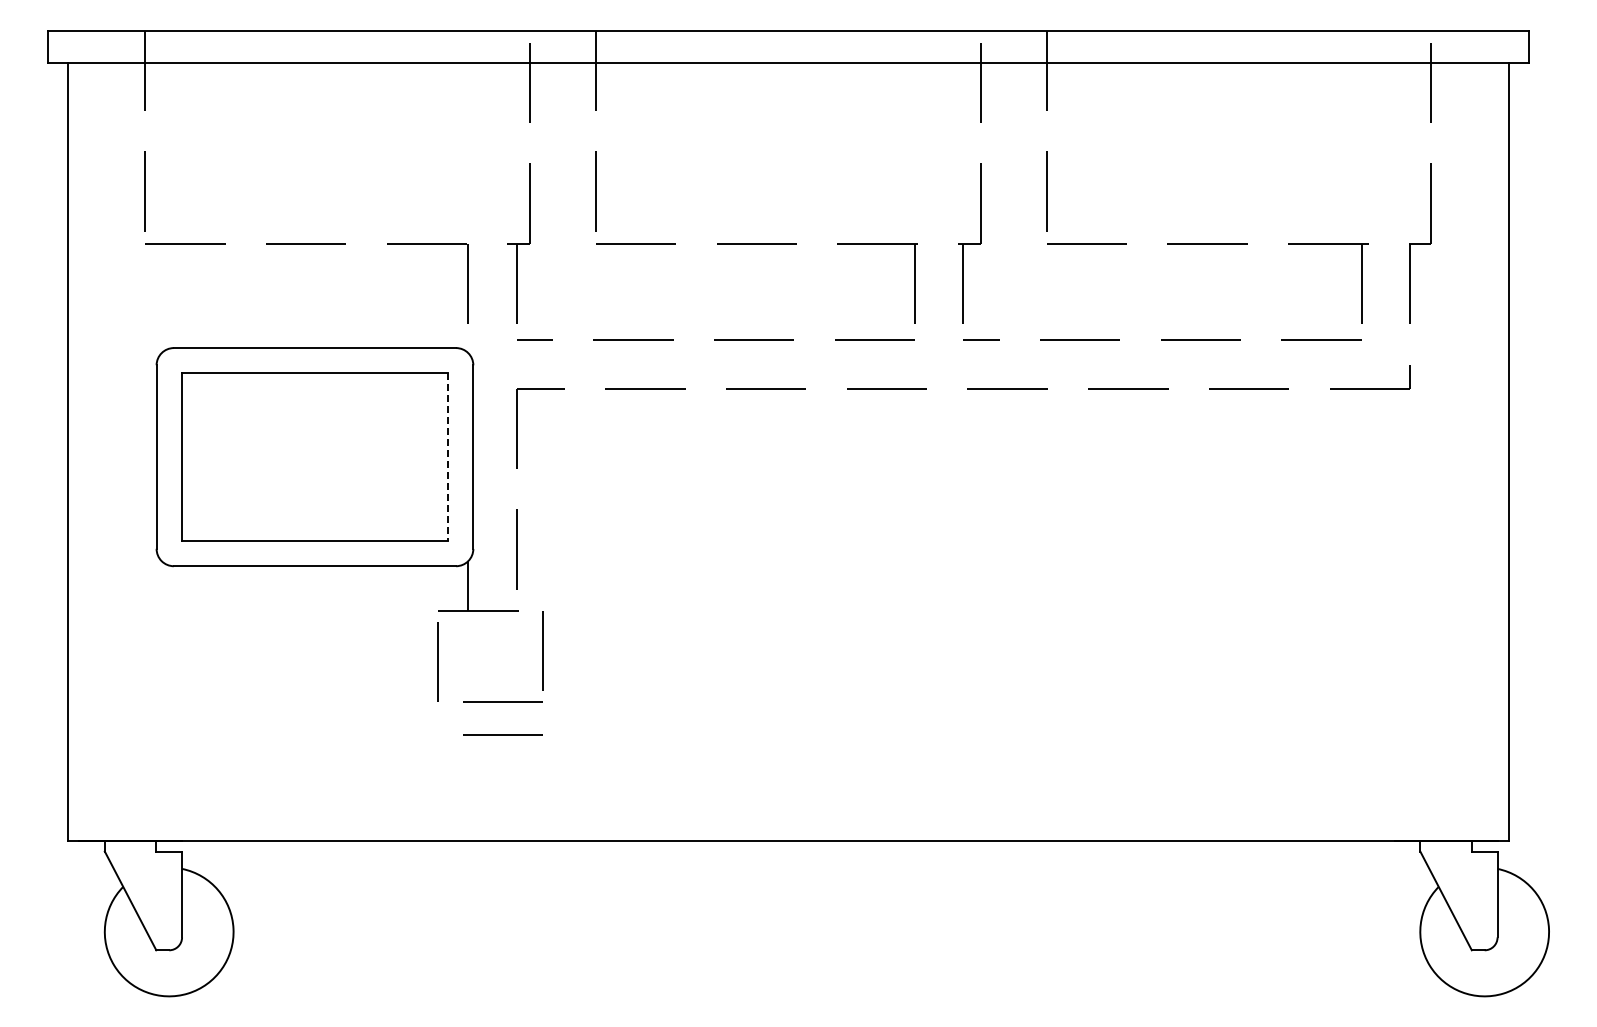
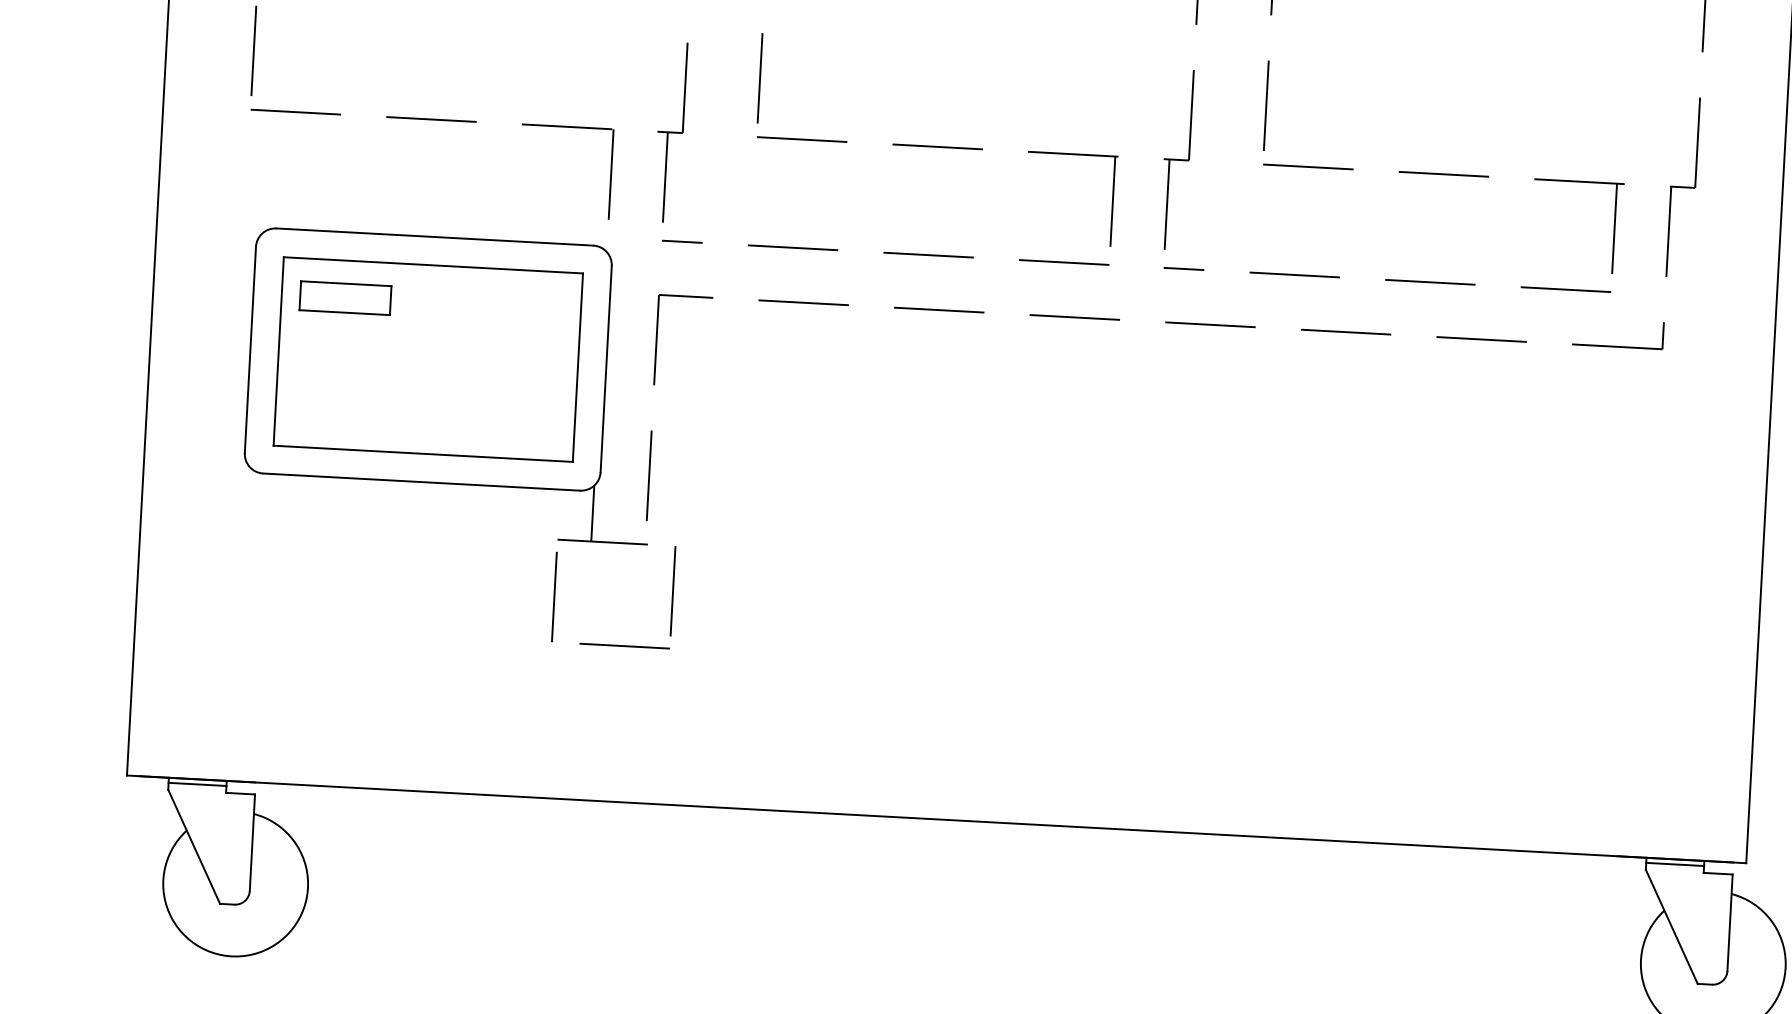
part: (238, 406) -> (345, 298), added
line: (448, 457) -> (578, 368), dashed -> solid
line: (502, 734) -> (622, 682), removed
line: (130, 845) -> (197, 784), added
line: (1445, 845) -> (1674, 864), added

